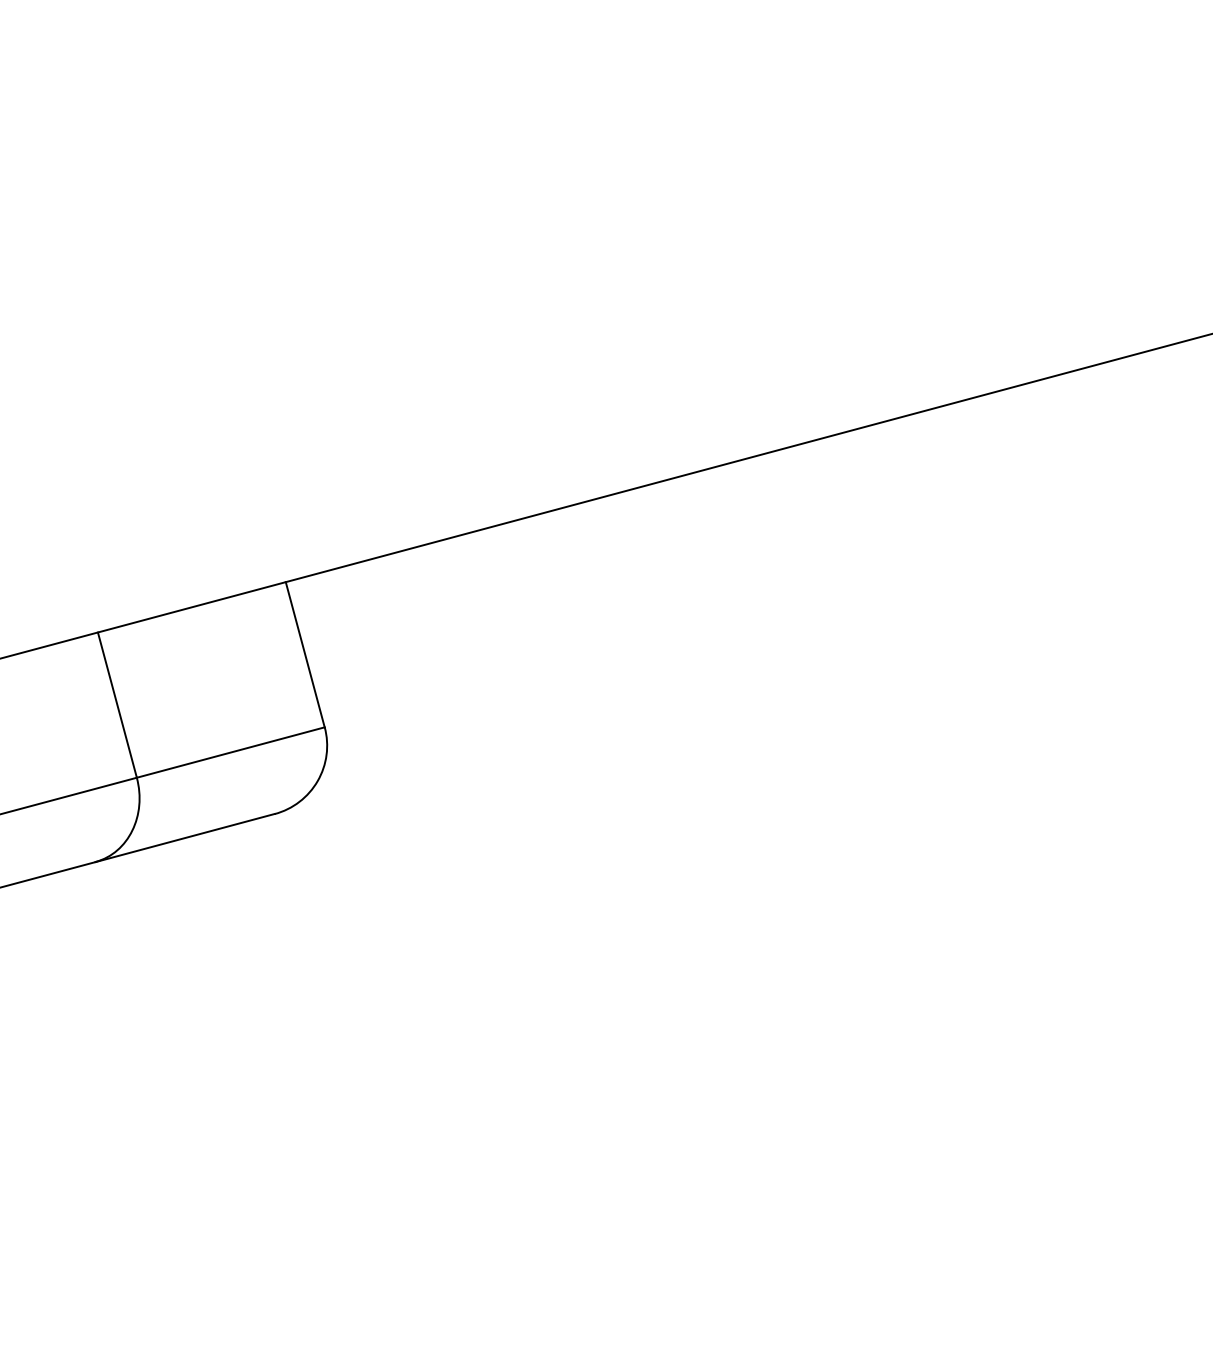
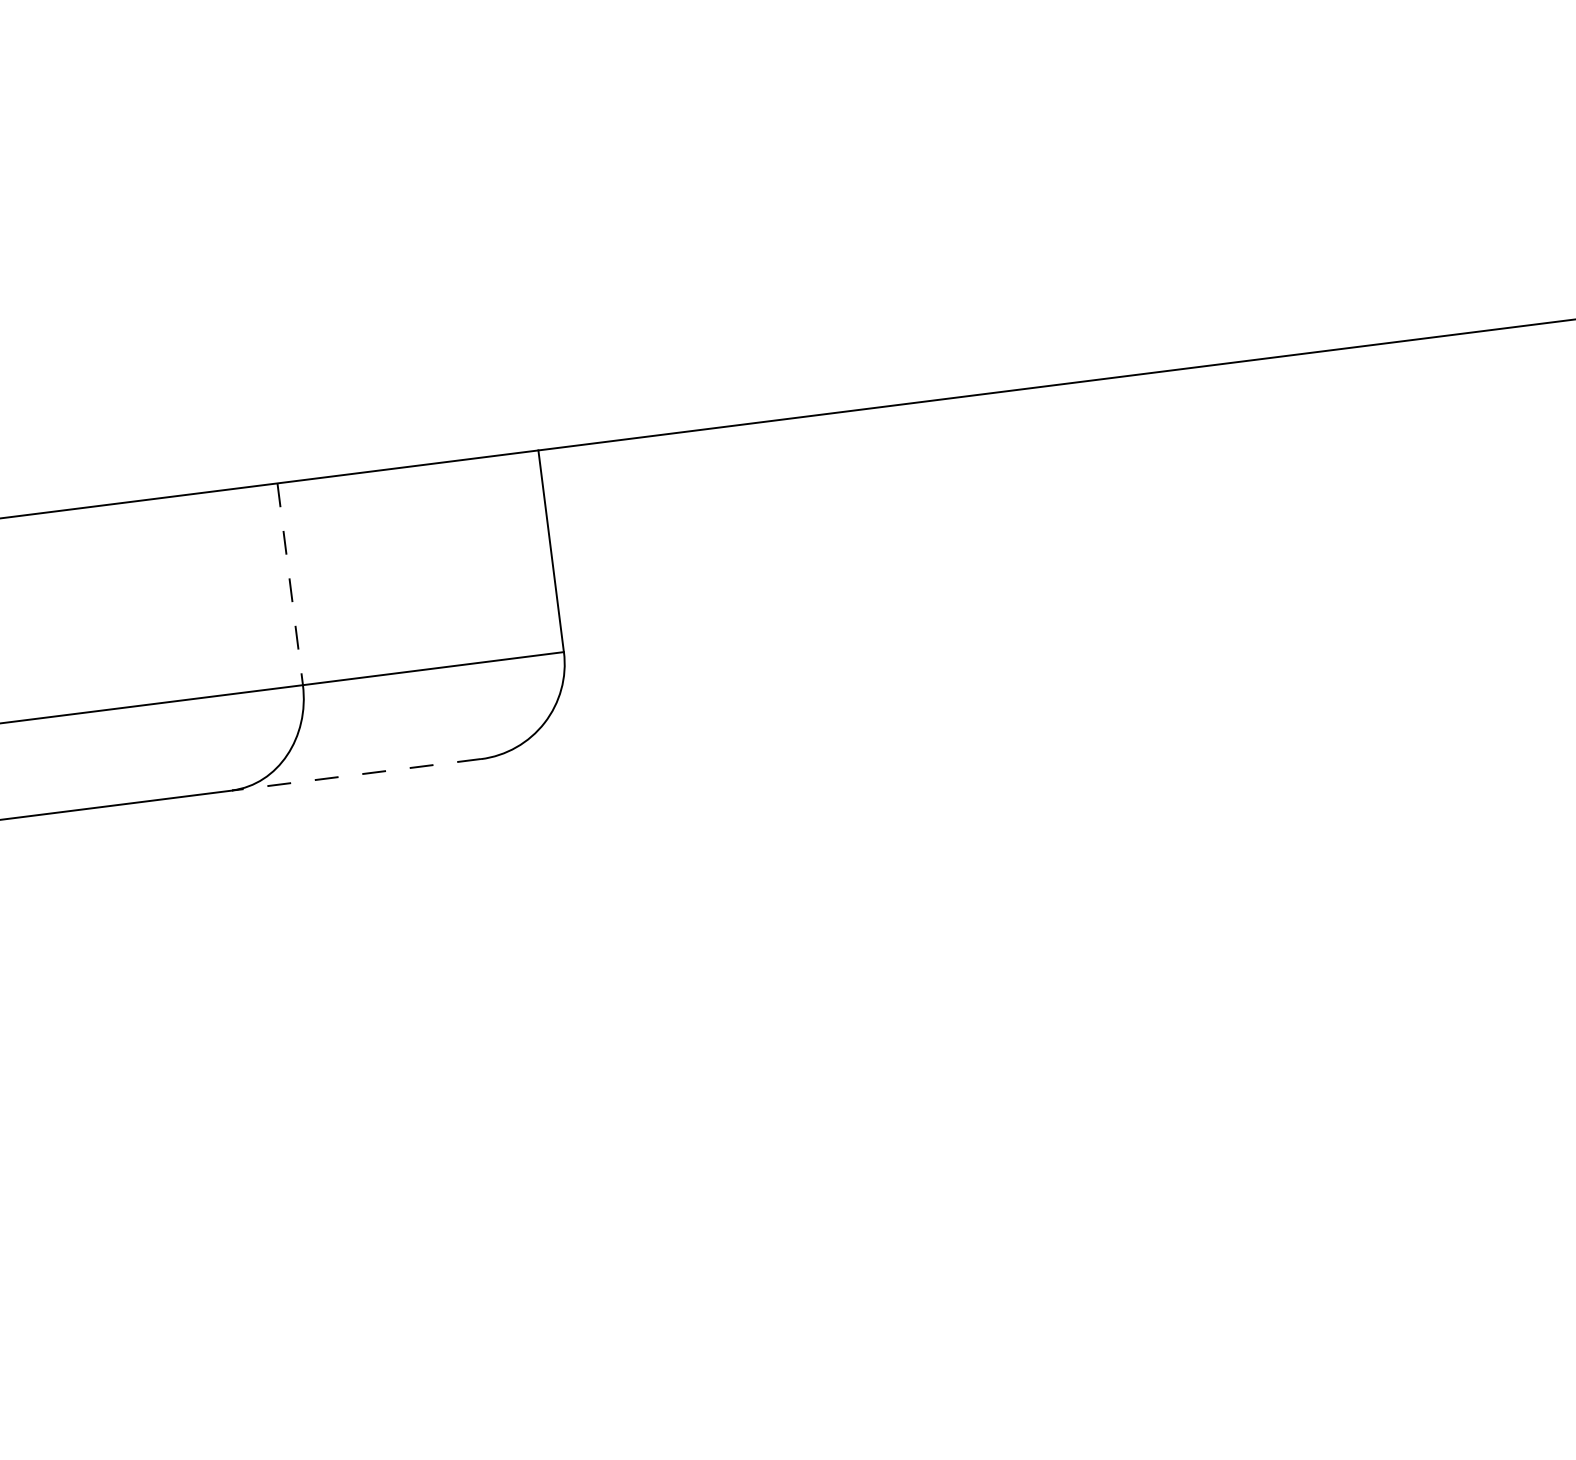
line: (117, 705) -> (290, 584), solid -> dashed
line: (185, 838) -> (356, 775), solid -> dashed

